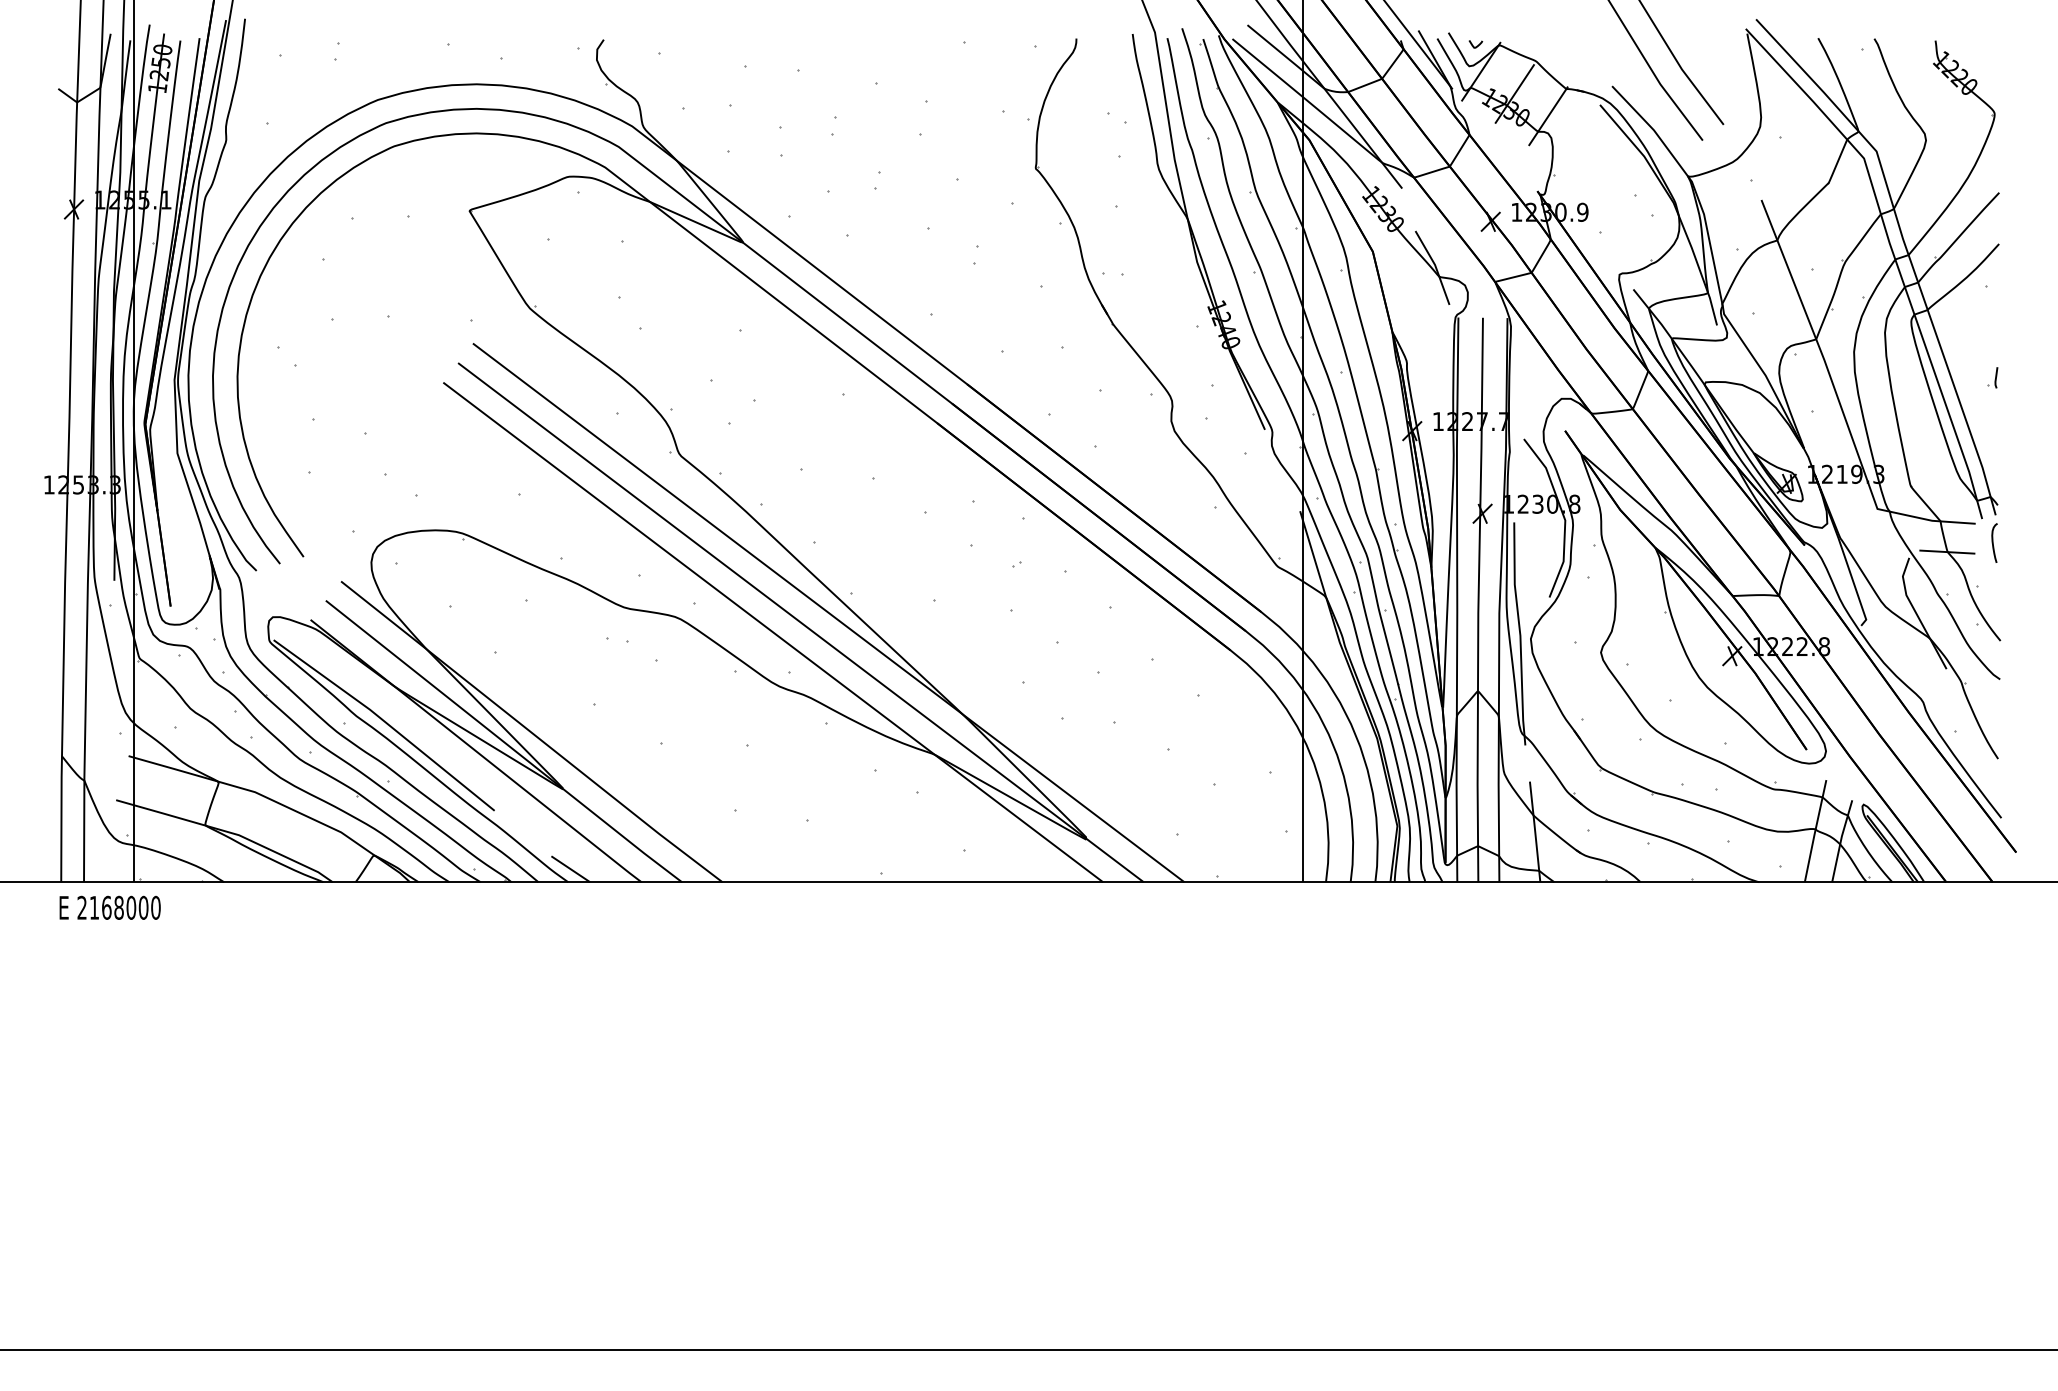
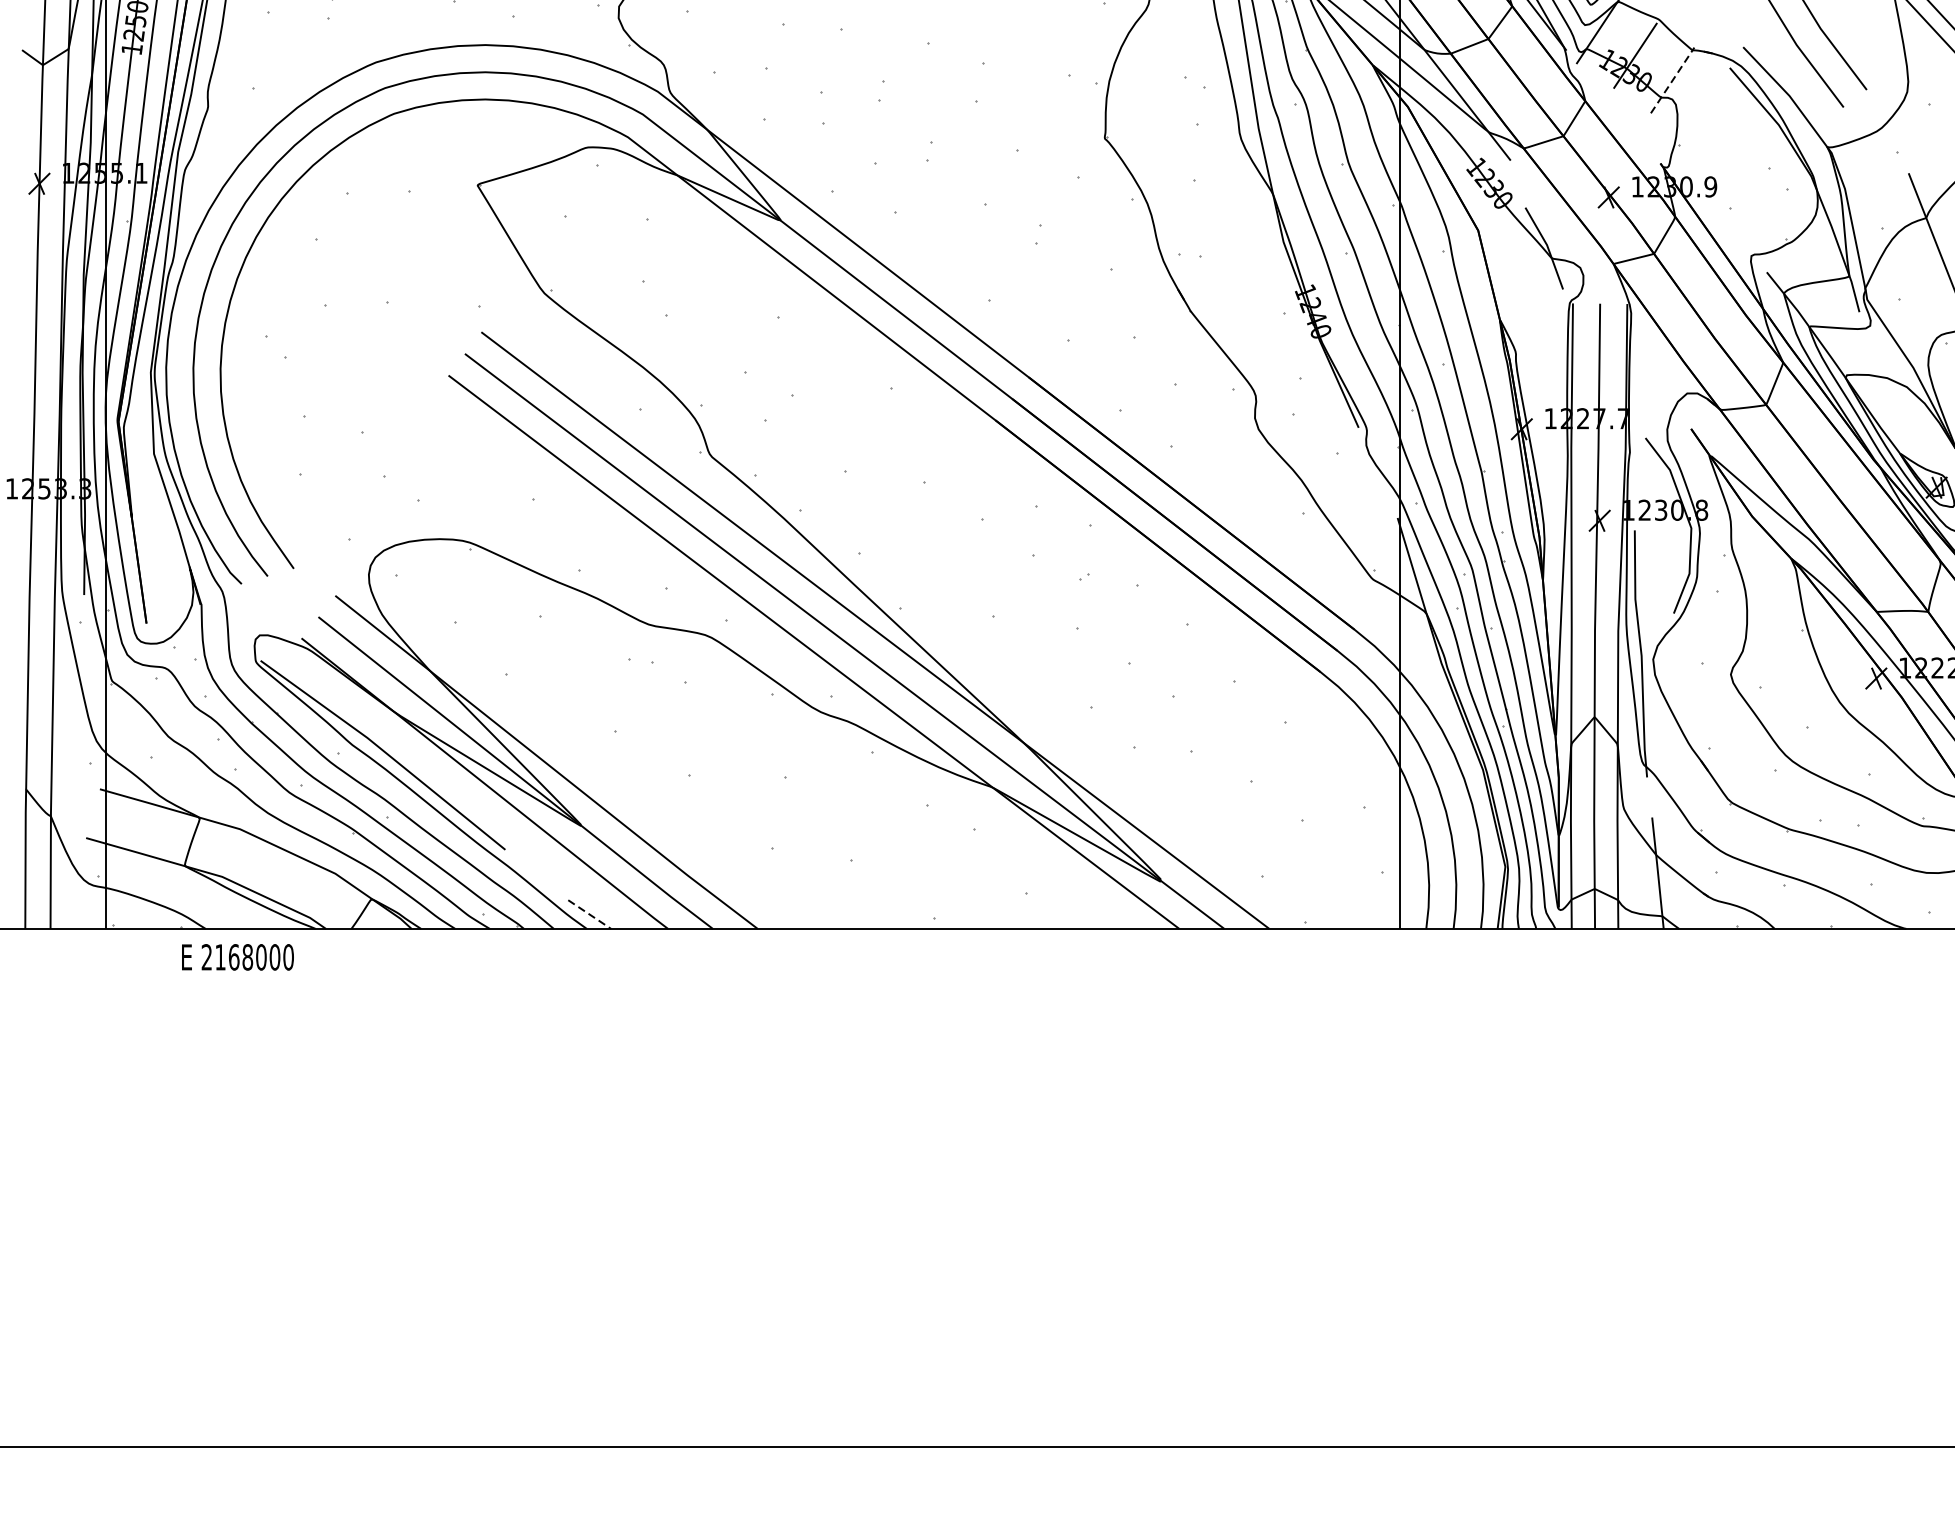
line: (1548, 116) -> (1672, 80), solid -> dashed
line: (571, 869) -> (590, 914), solid -> dashed
text: (109, 907) -> (237, 956), moved

